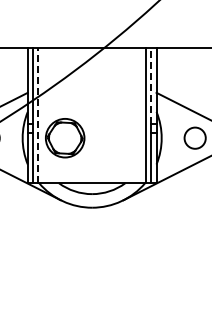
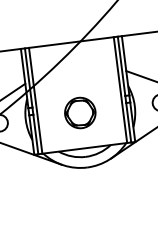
line: (151, 86) -> (121, 66), dashed -> solid
line: (38, 115) -> (35, 100), dashed -> solid
part: (65, 138) -> (80, 113), moved

